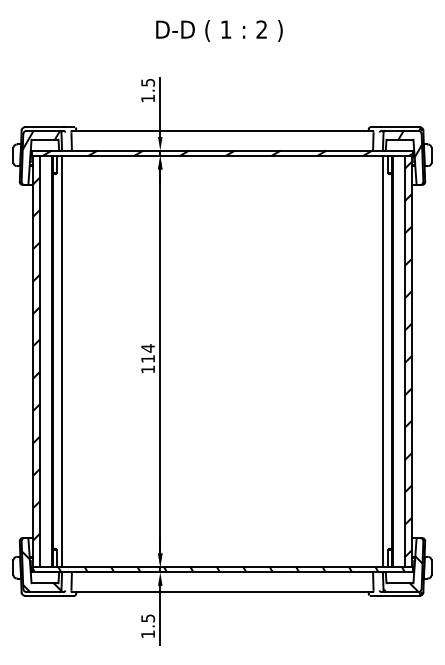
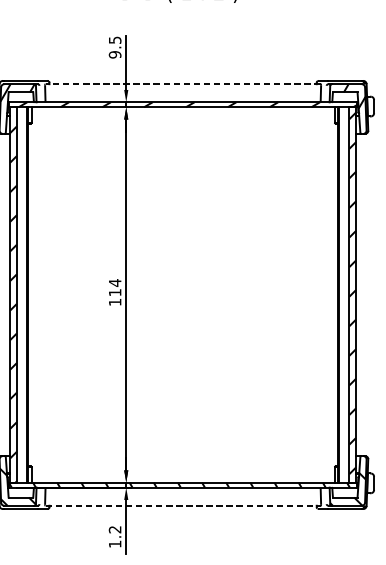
text: (148, 98) -> (115, 54), 1.5 -> 9.5
line: (222, 130) -> (183, 83), solid -> dashed
line: (62, 361) -> (36, 294), removed
line: (382, 361) -> (329, 294), removed
line: (222, 592) -> (183, 506), solid -> dashed
text: (148, 618) -> (115, 529), 1.5 -> 1.2

